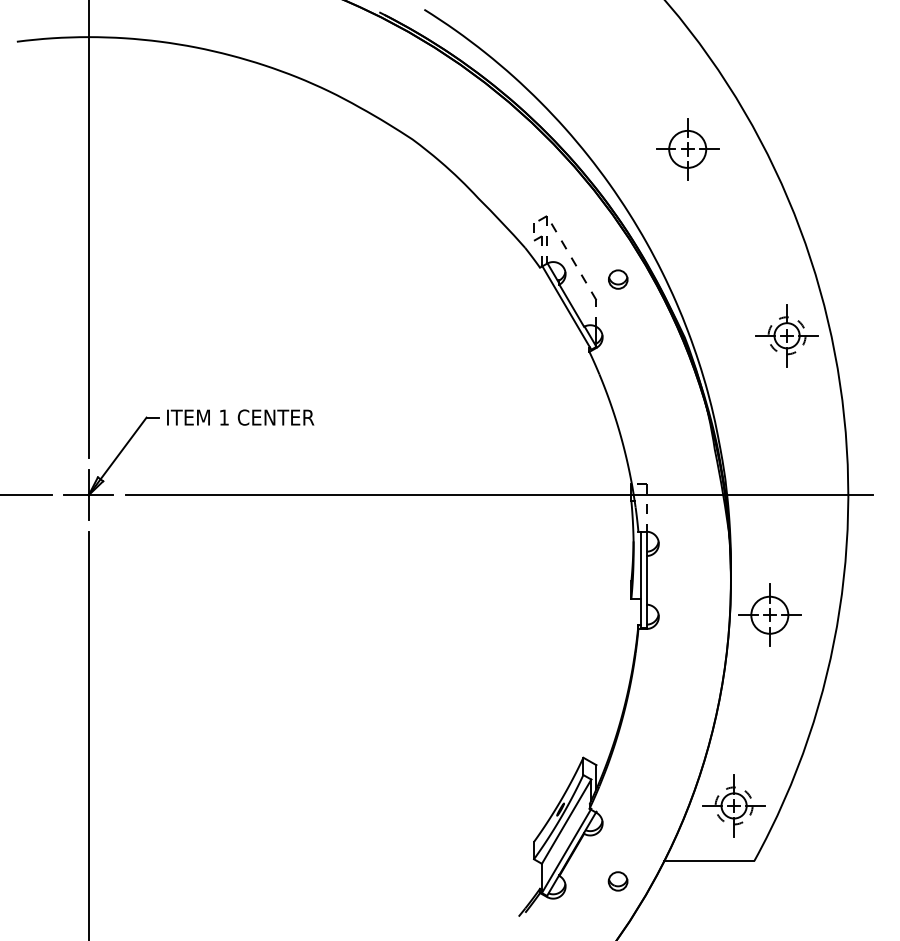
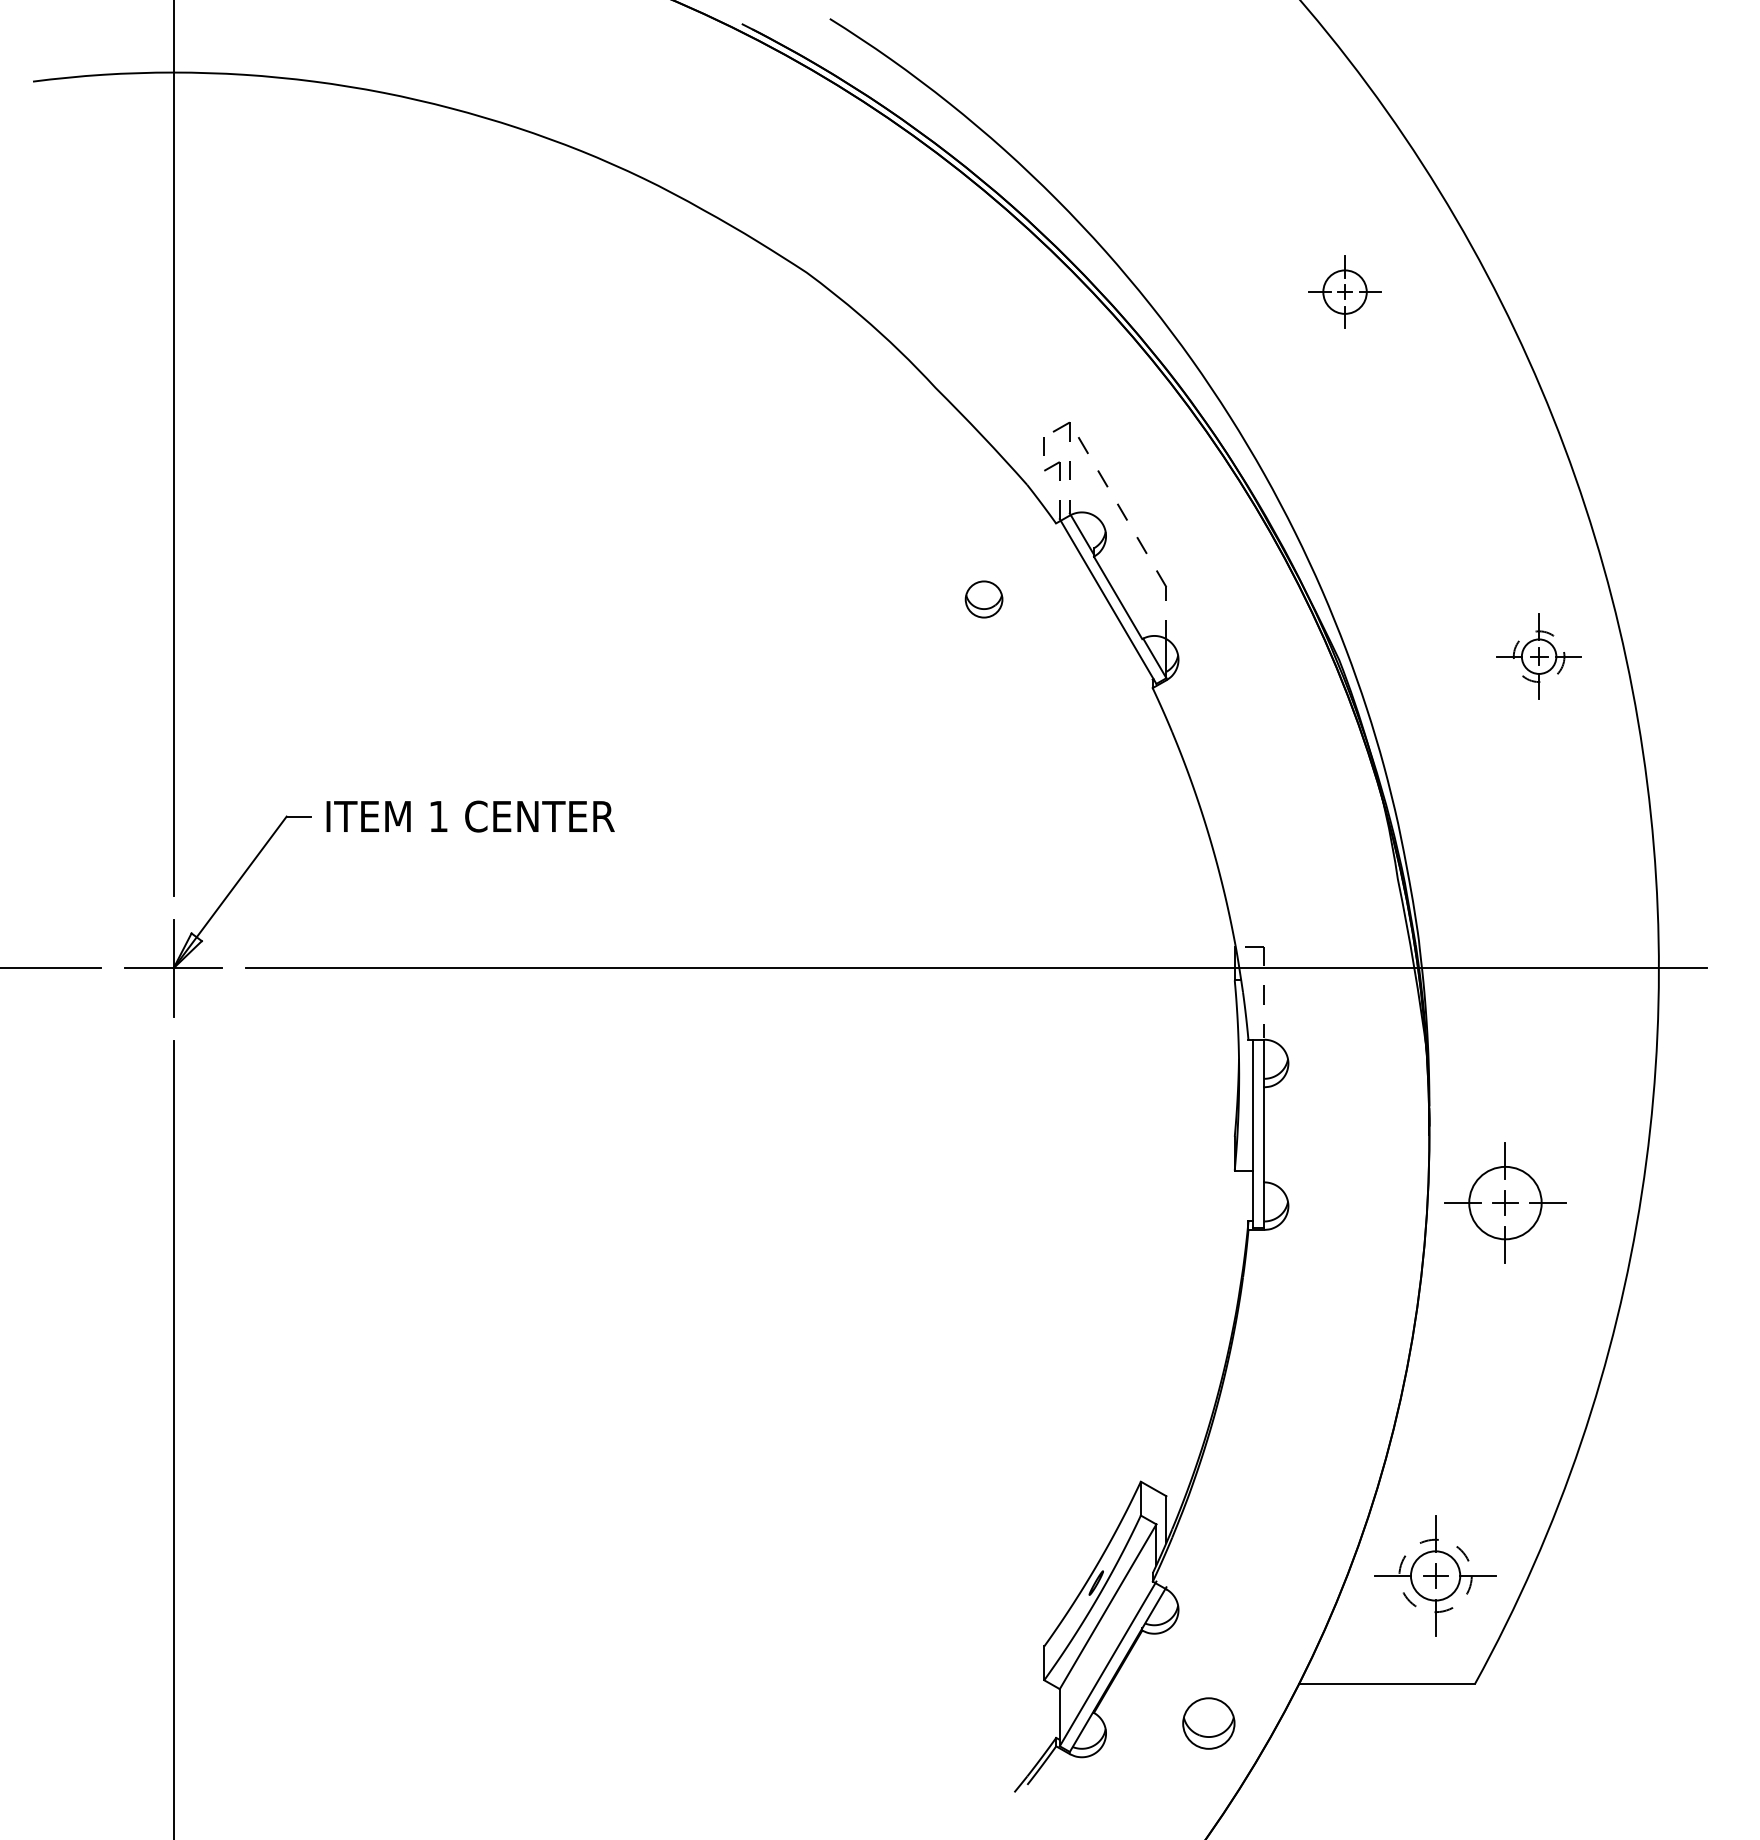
part: (687, 149) -> (1344, 292), size x0.6
part: (618, 279) -> (984, 599), moved
part: (786, 335) -> (1538, 656), size x0.7
part: (617, 881) -> (1207, 1723), size x1.4

